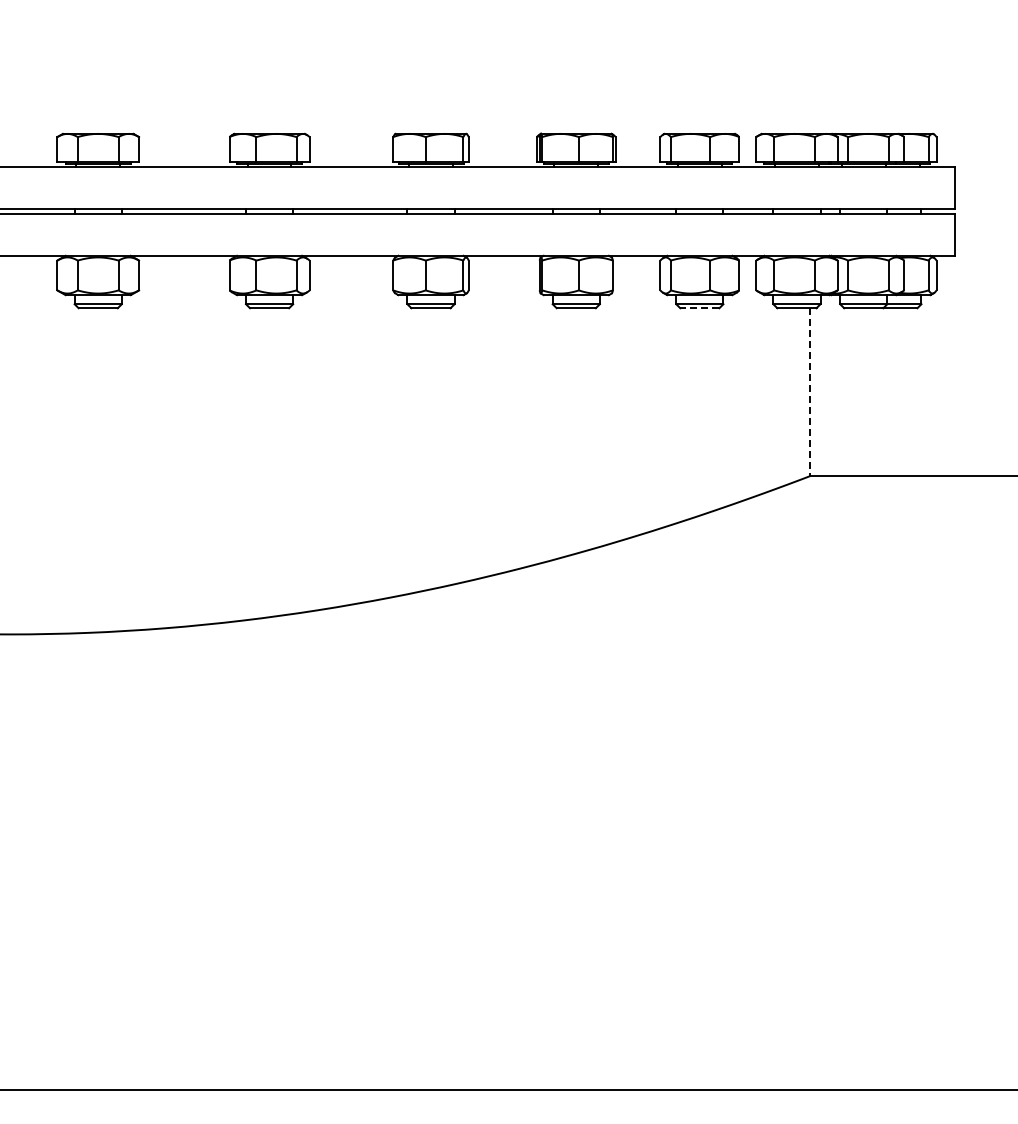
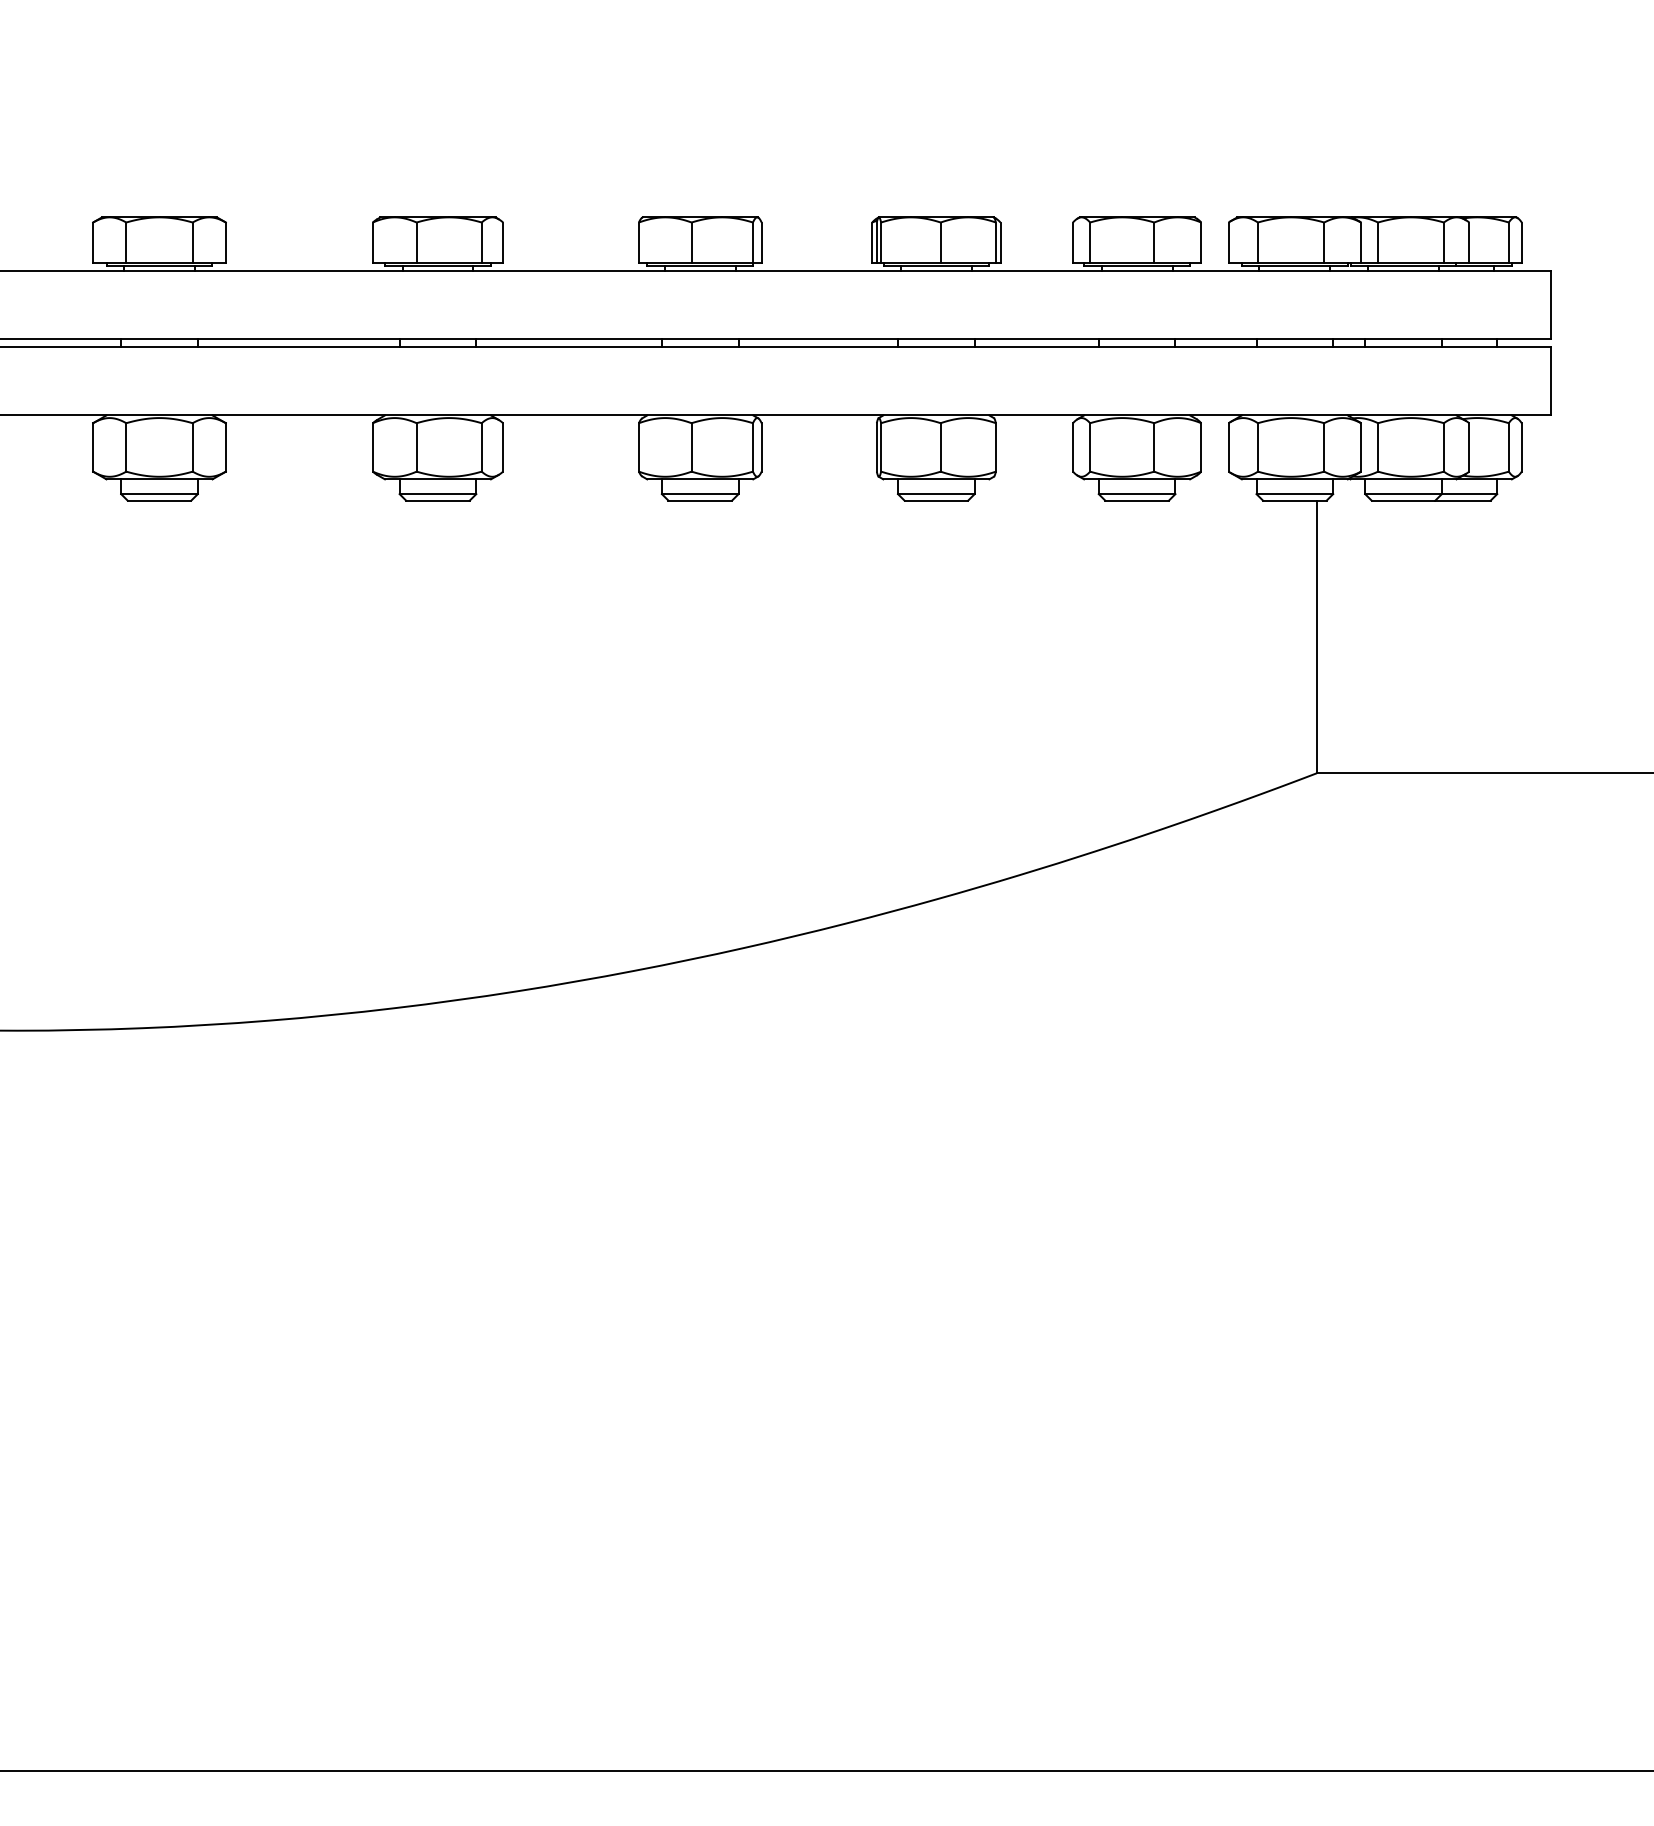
line: (699, 308) -> (1136, 501), dashed -> solid
line: (810, 392) -> (1316, 637), dashed -> solid

